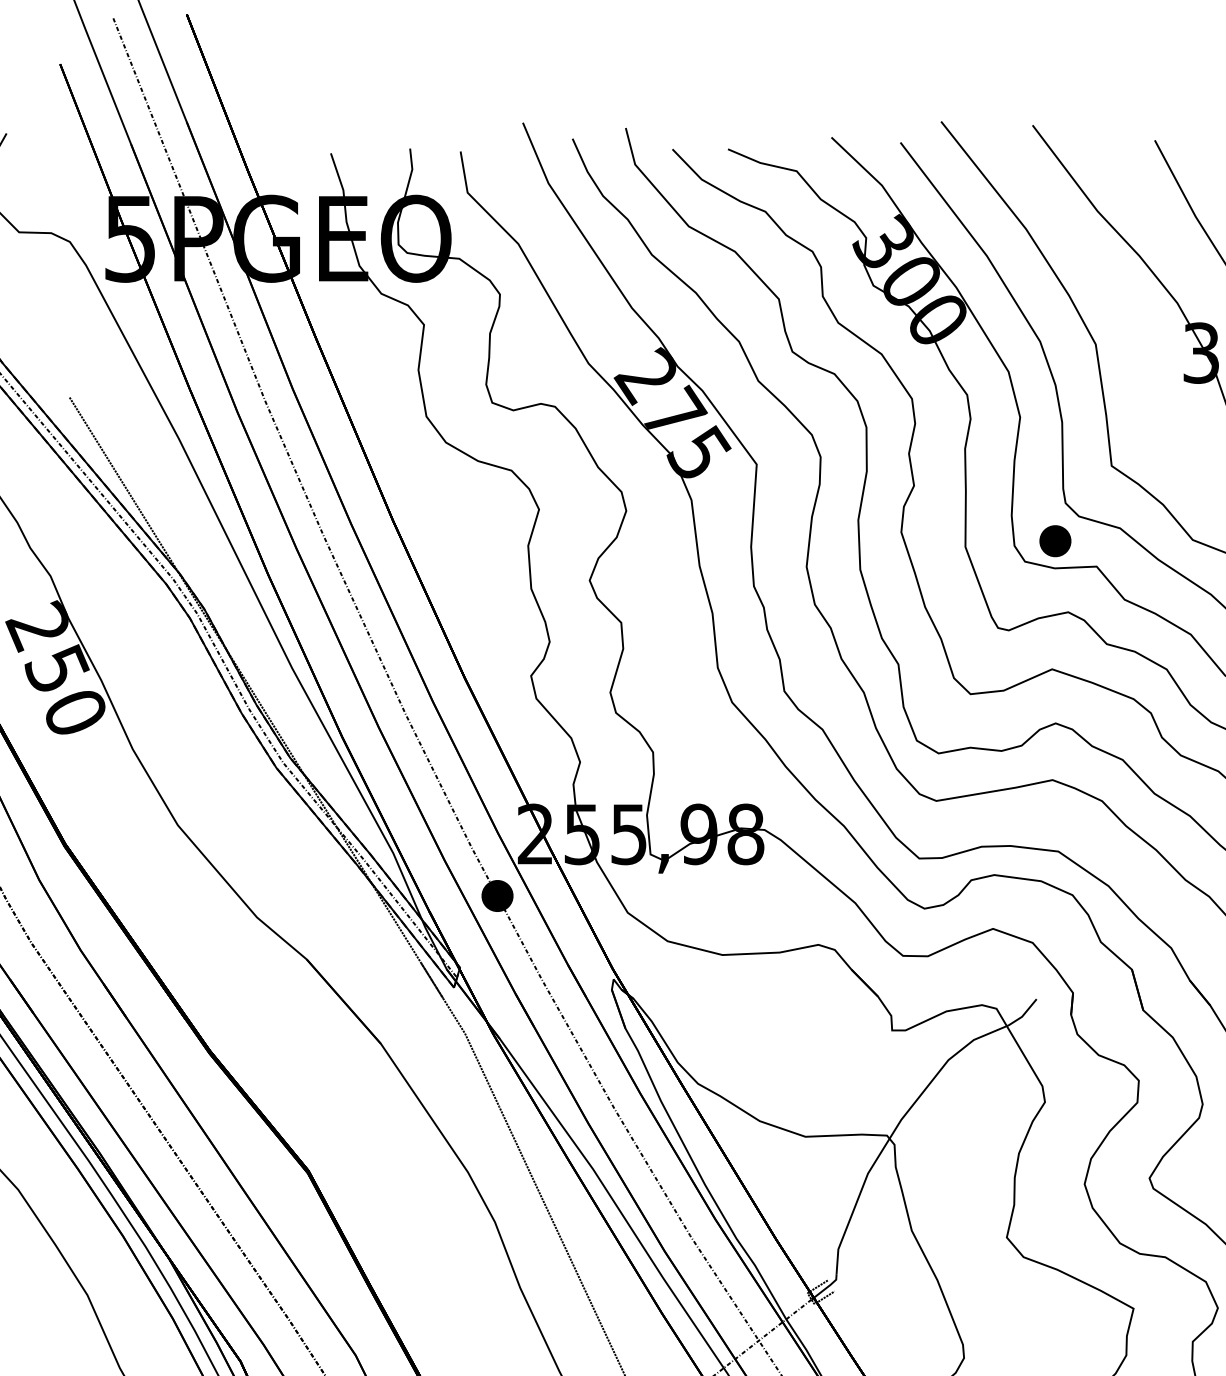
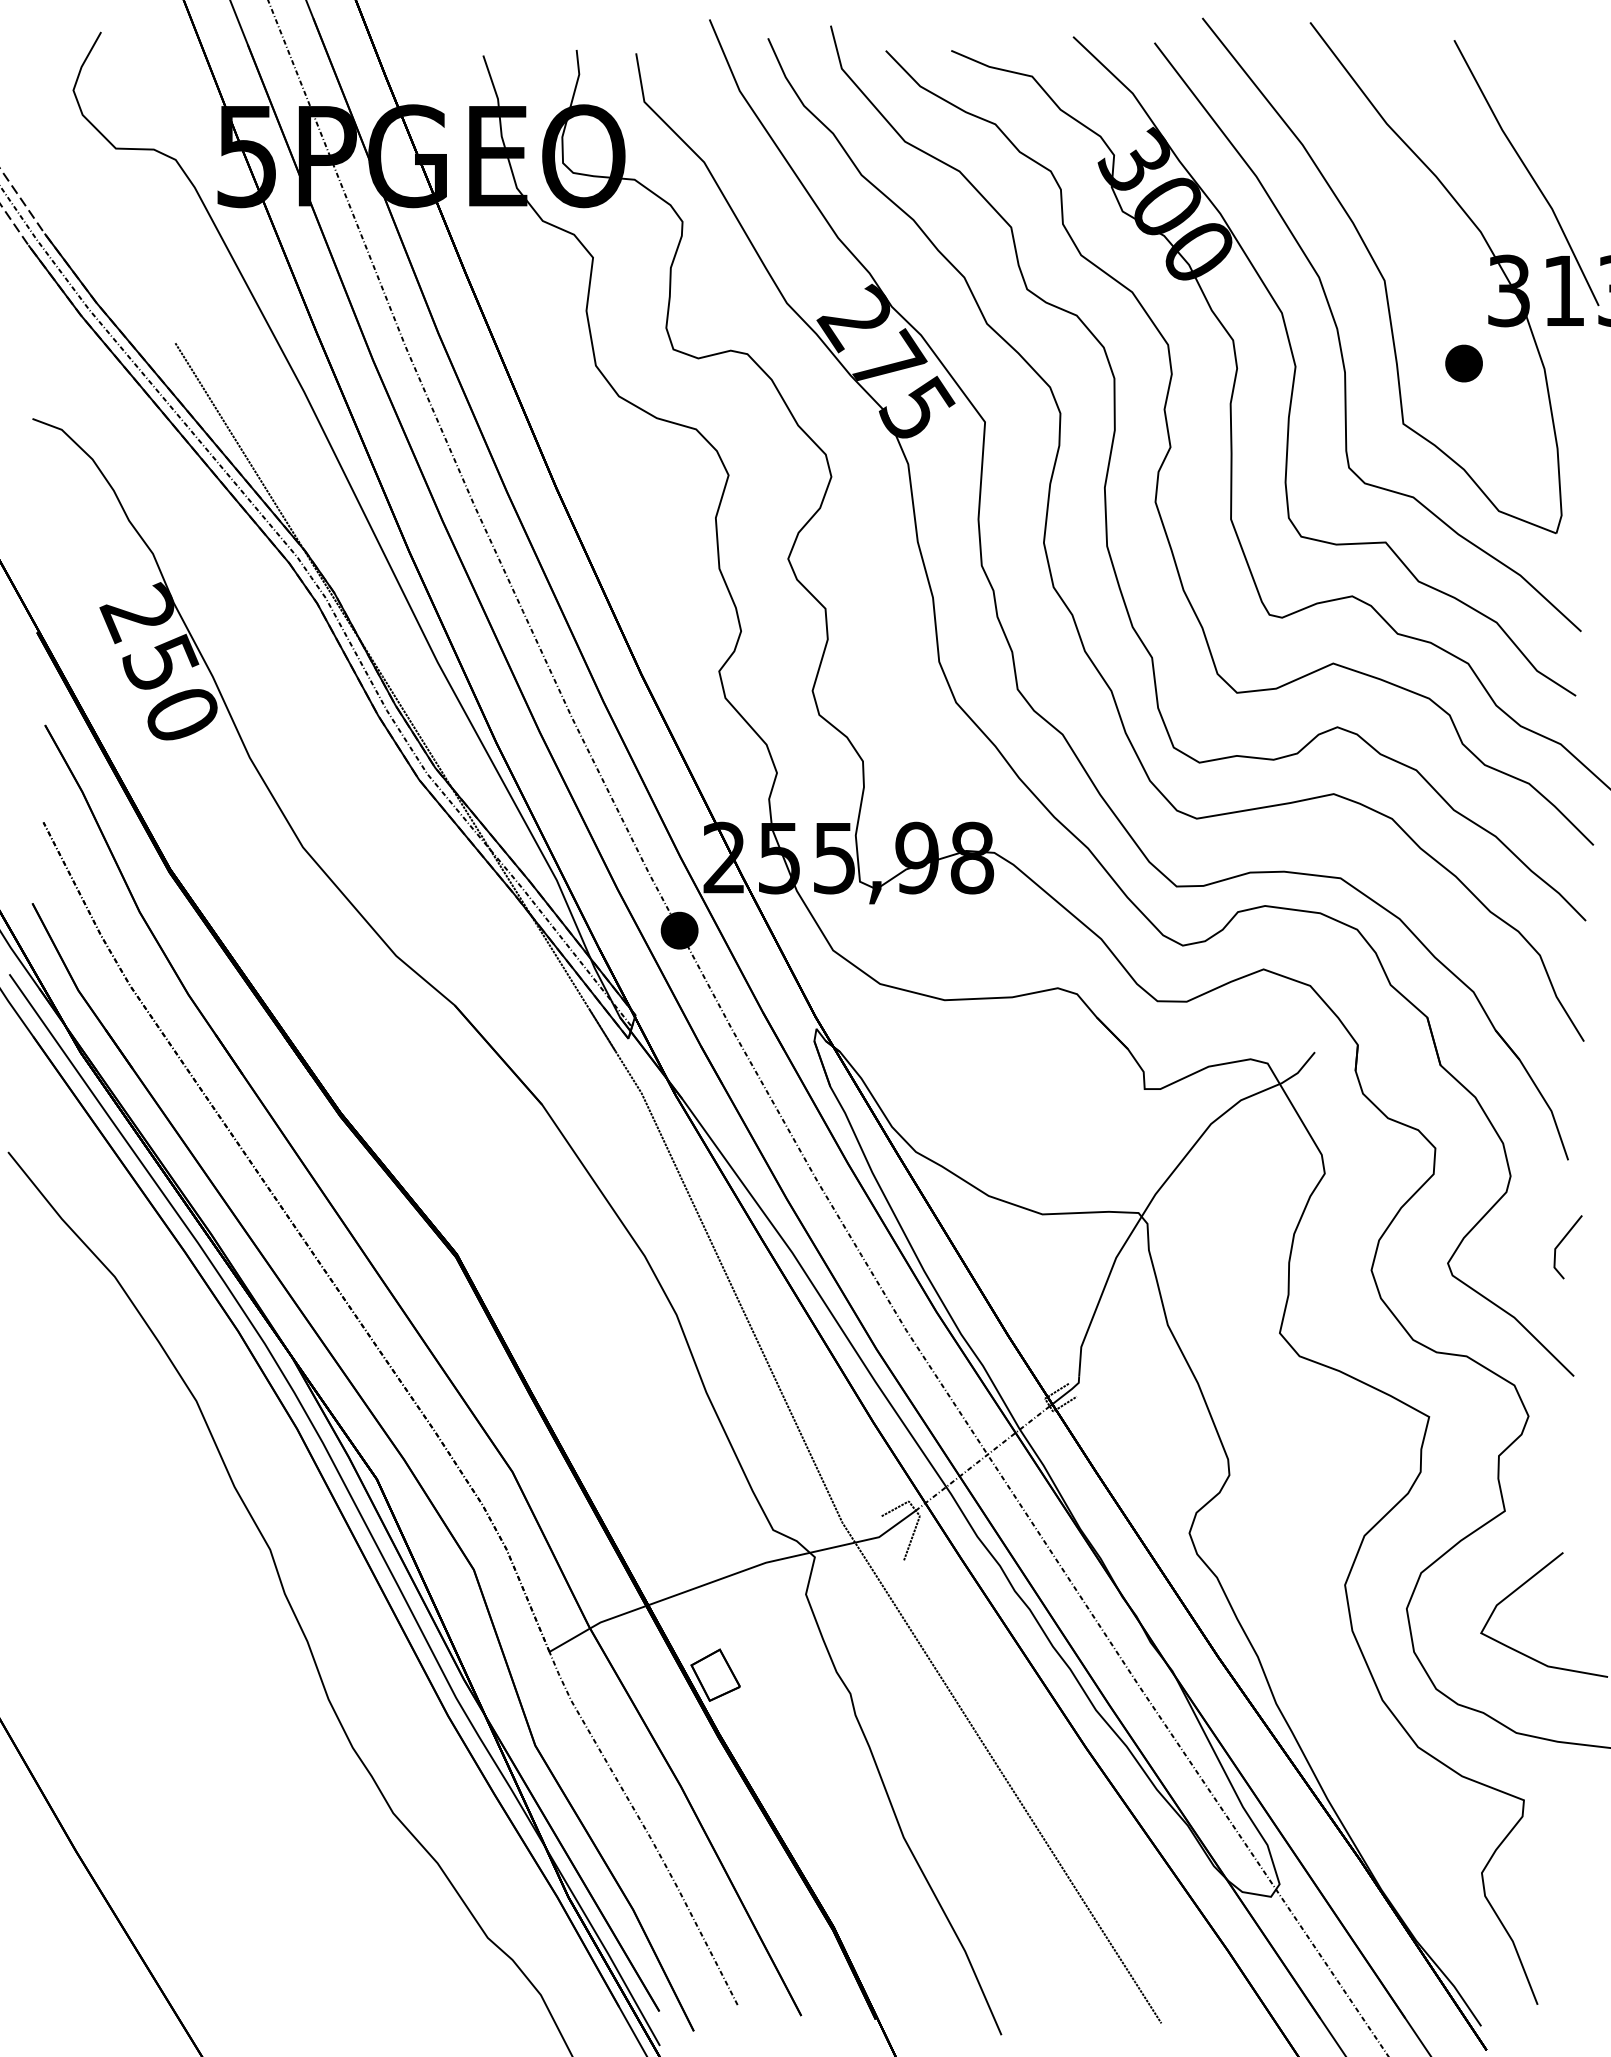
part: (1054, 541) -> (1463, 363), moved

